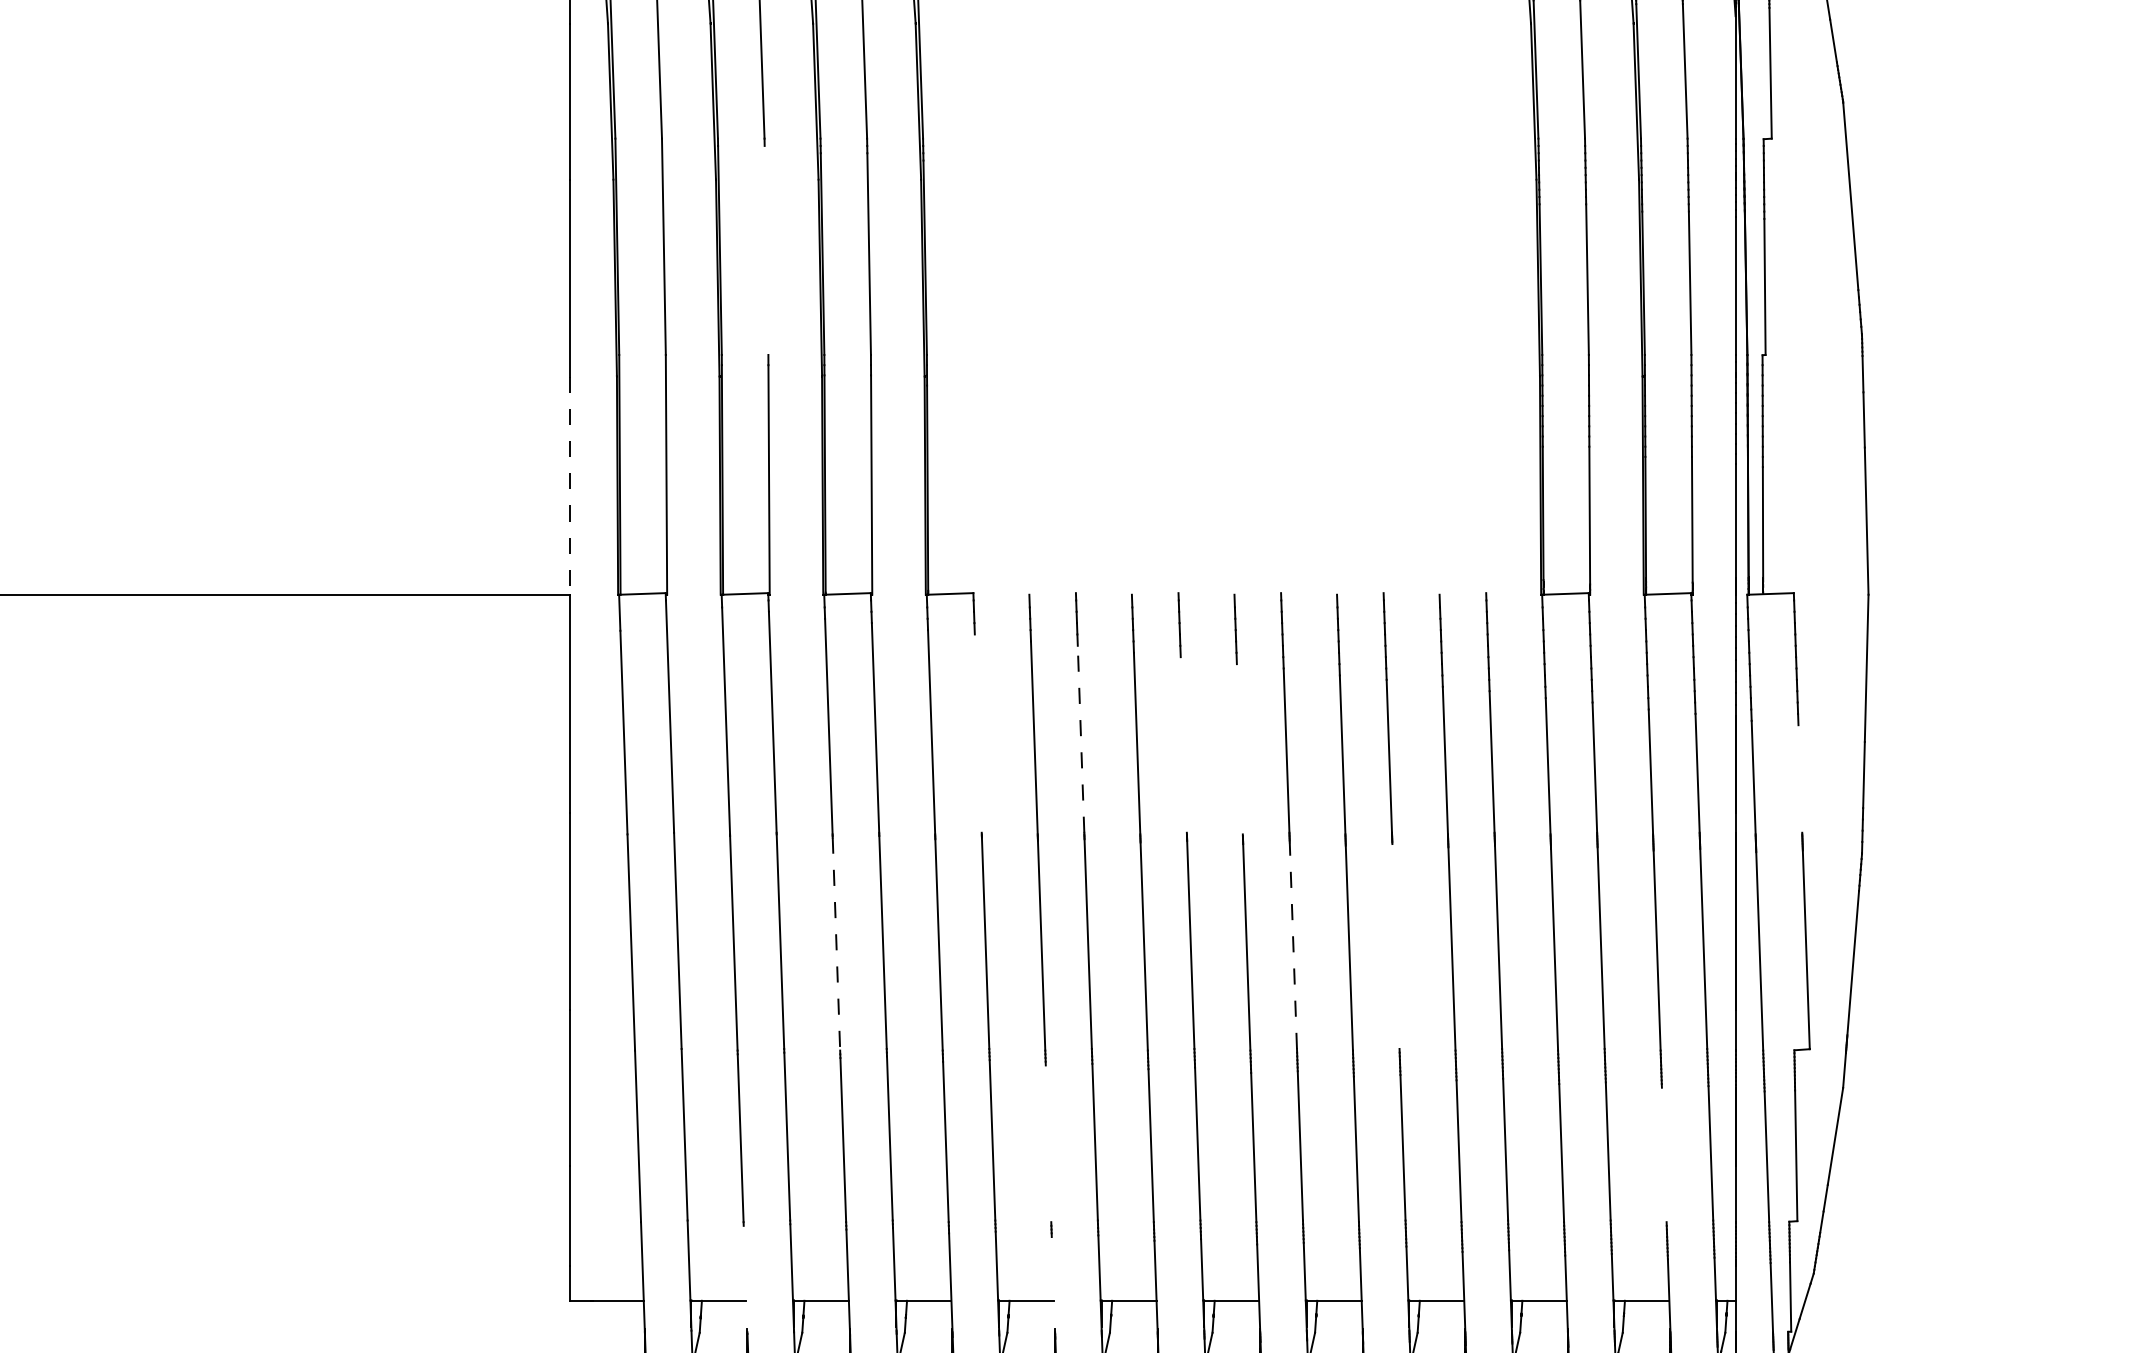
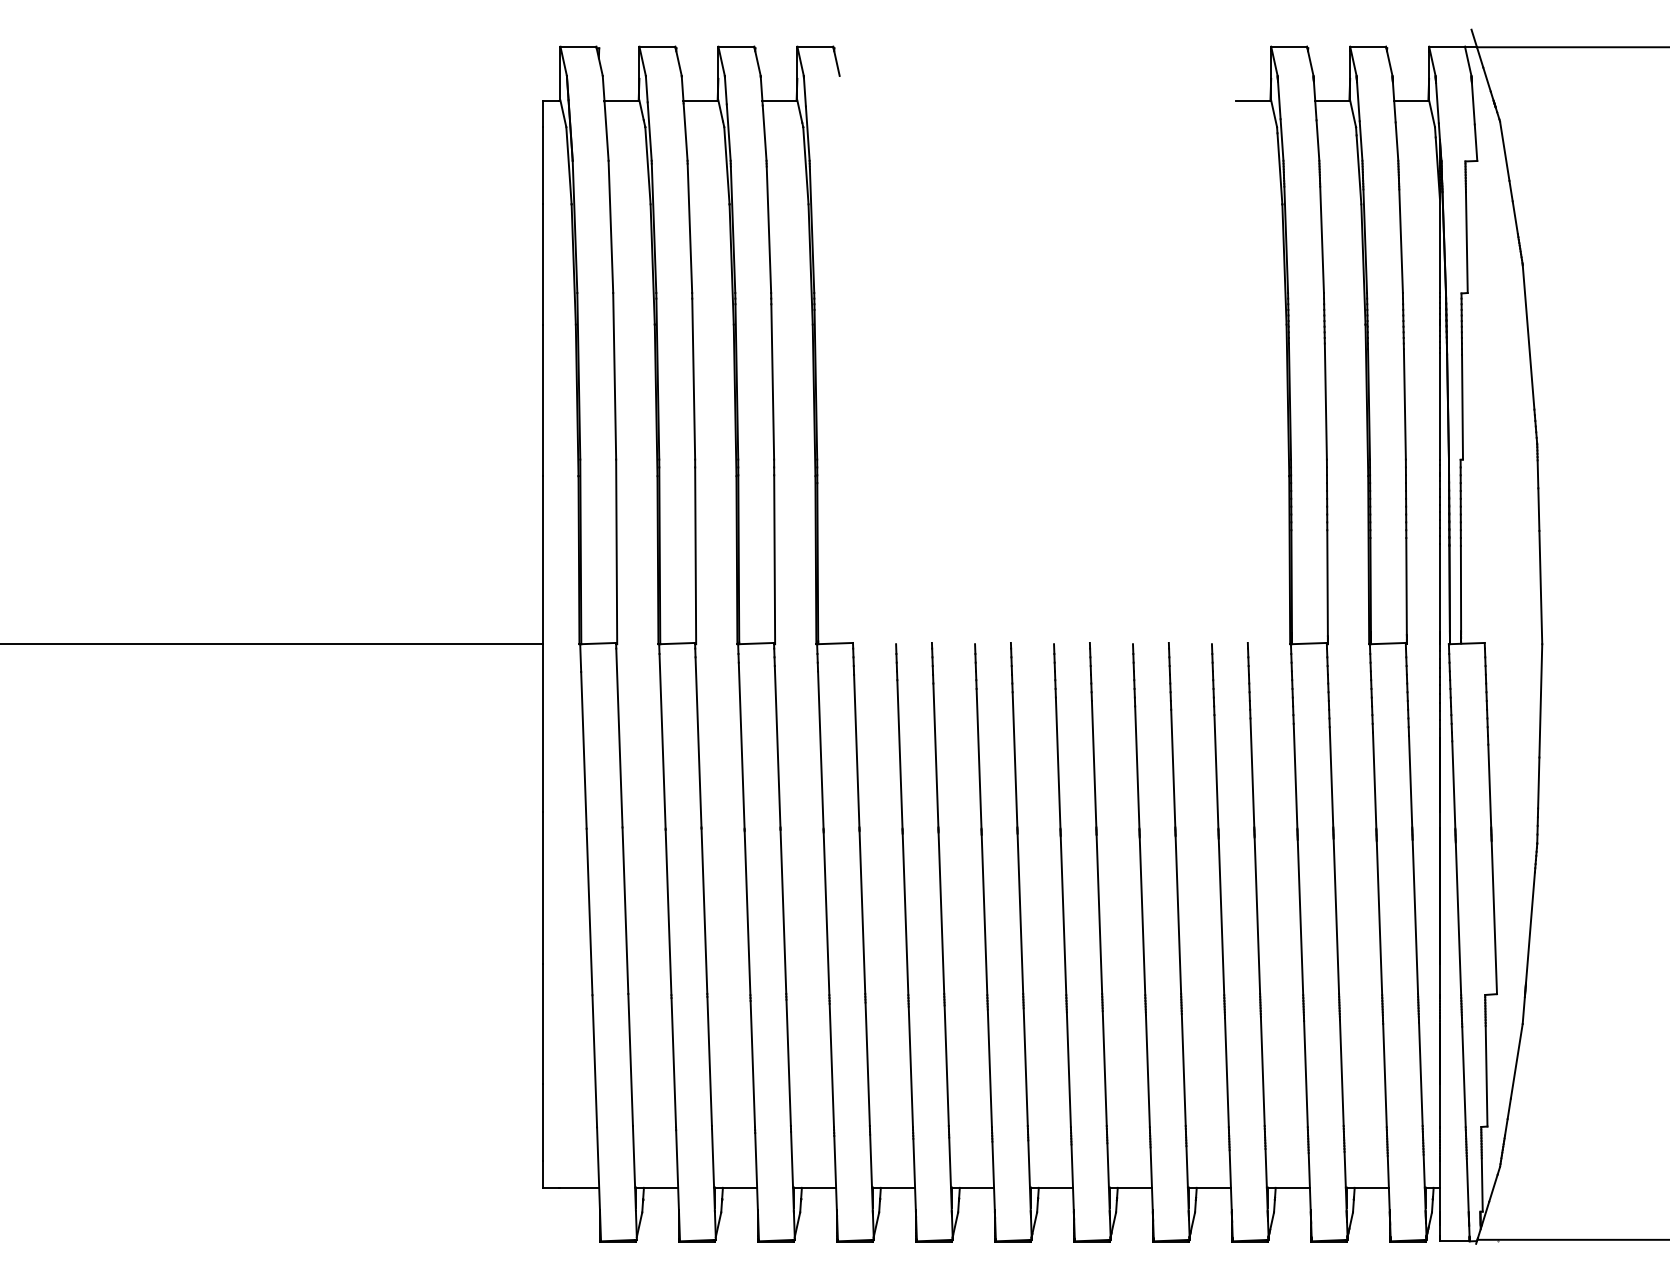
line: (766, 249) -> (693, 378), added
line: (570, 486) -> (542, 560), dashed -> solid
line: (977, 732) -> (856, 750), added
line: (1080, 739) -> (935, 755), dashed -> solid
line: (1183, 744) -> (1014, 759), added
line: (1238, 748) -> (1057, 762), added
line: (1800, 778) -> (1489, 785), added
line: (836, 944) -> (747, 913), dashed -> solid
line: (1293, 945) -> (1099, 914), dashed -> solid
line: (1396, 945) -> (1178, 914), added
line: (1048, 1143) -> (910, 1066), added
line: (1663, 1154) -> (1384, 1075), added
line: (745, 1279) -> (677, 1171), added
line: (1053, 1284) -> (914, 1175), added

